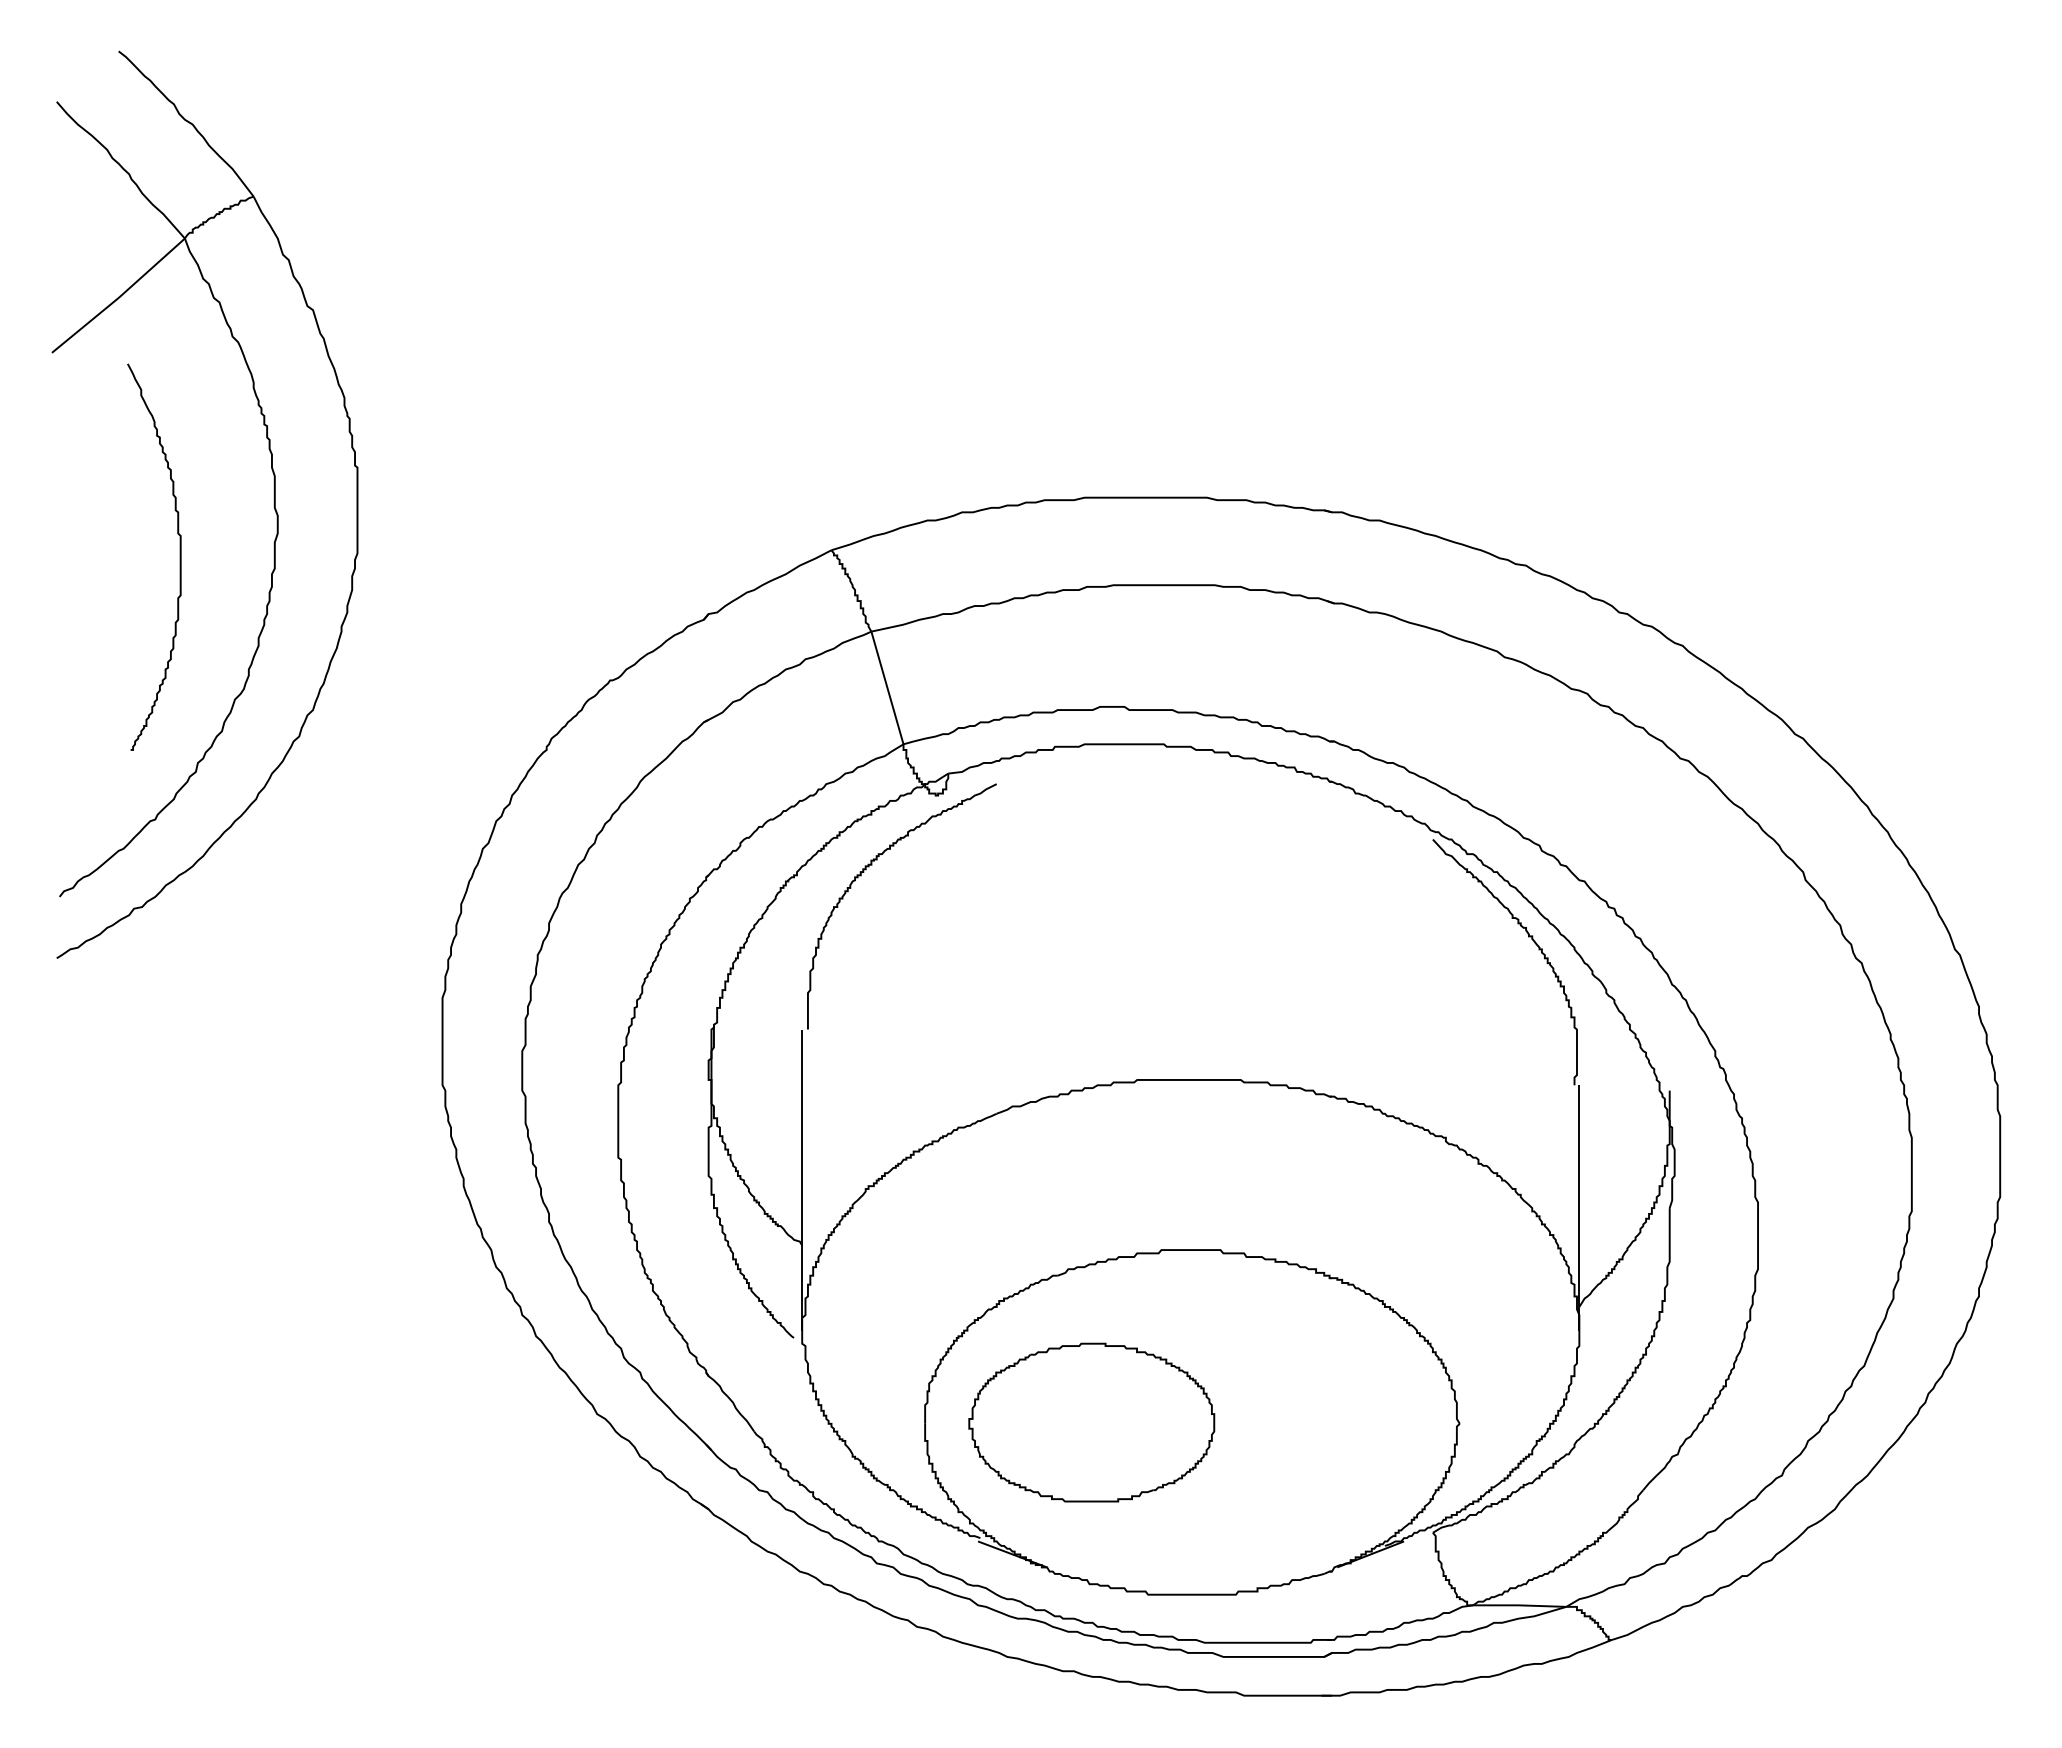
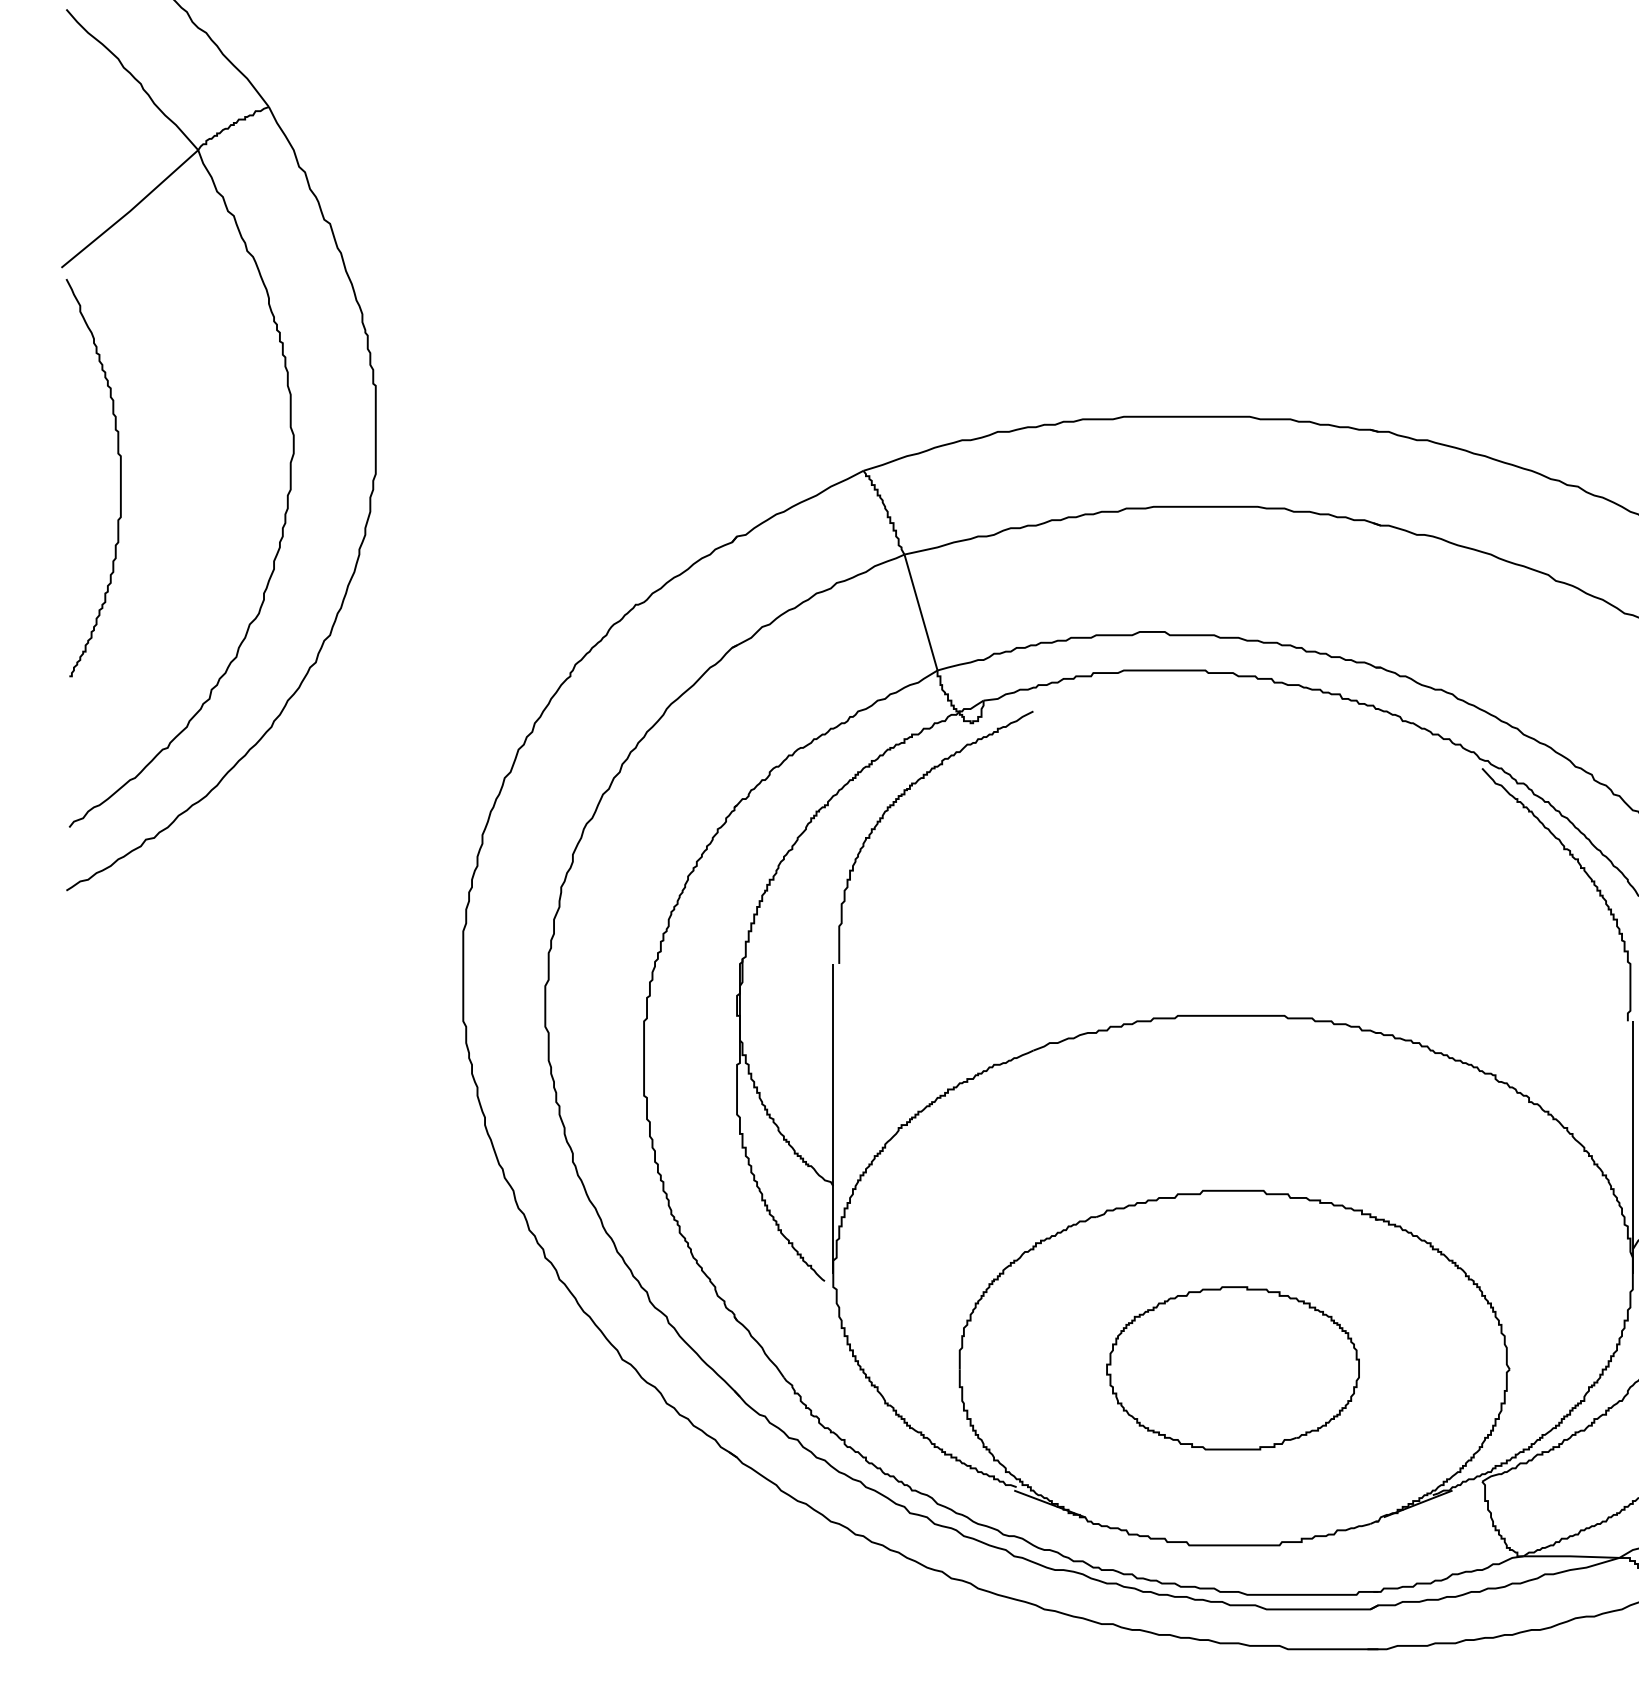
curve: (179, 556) -> (119, 477), moved
part: (1091, 1422) -> (1232, 1368), moved

